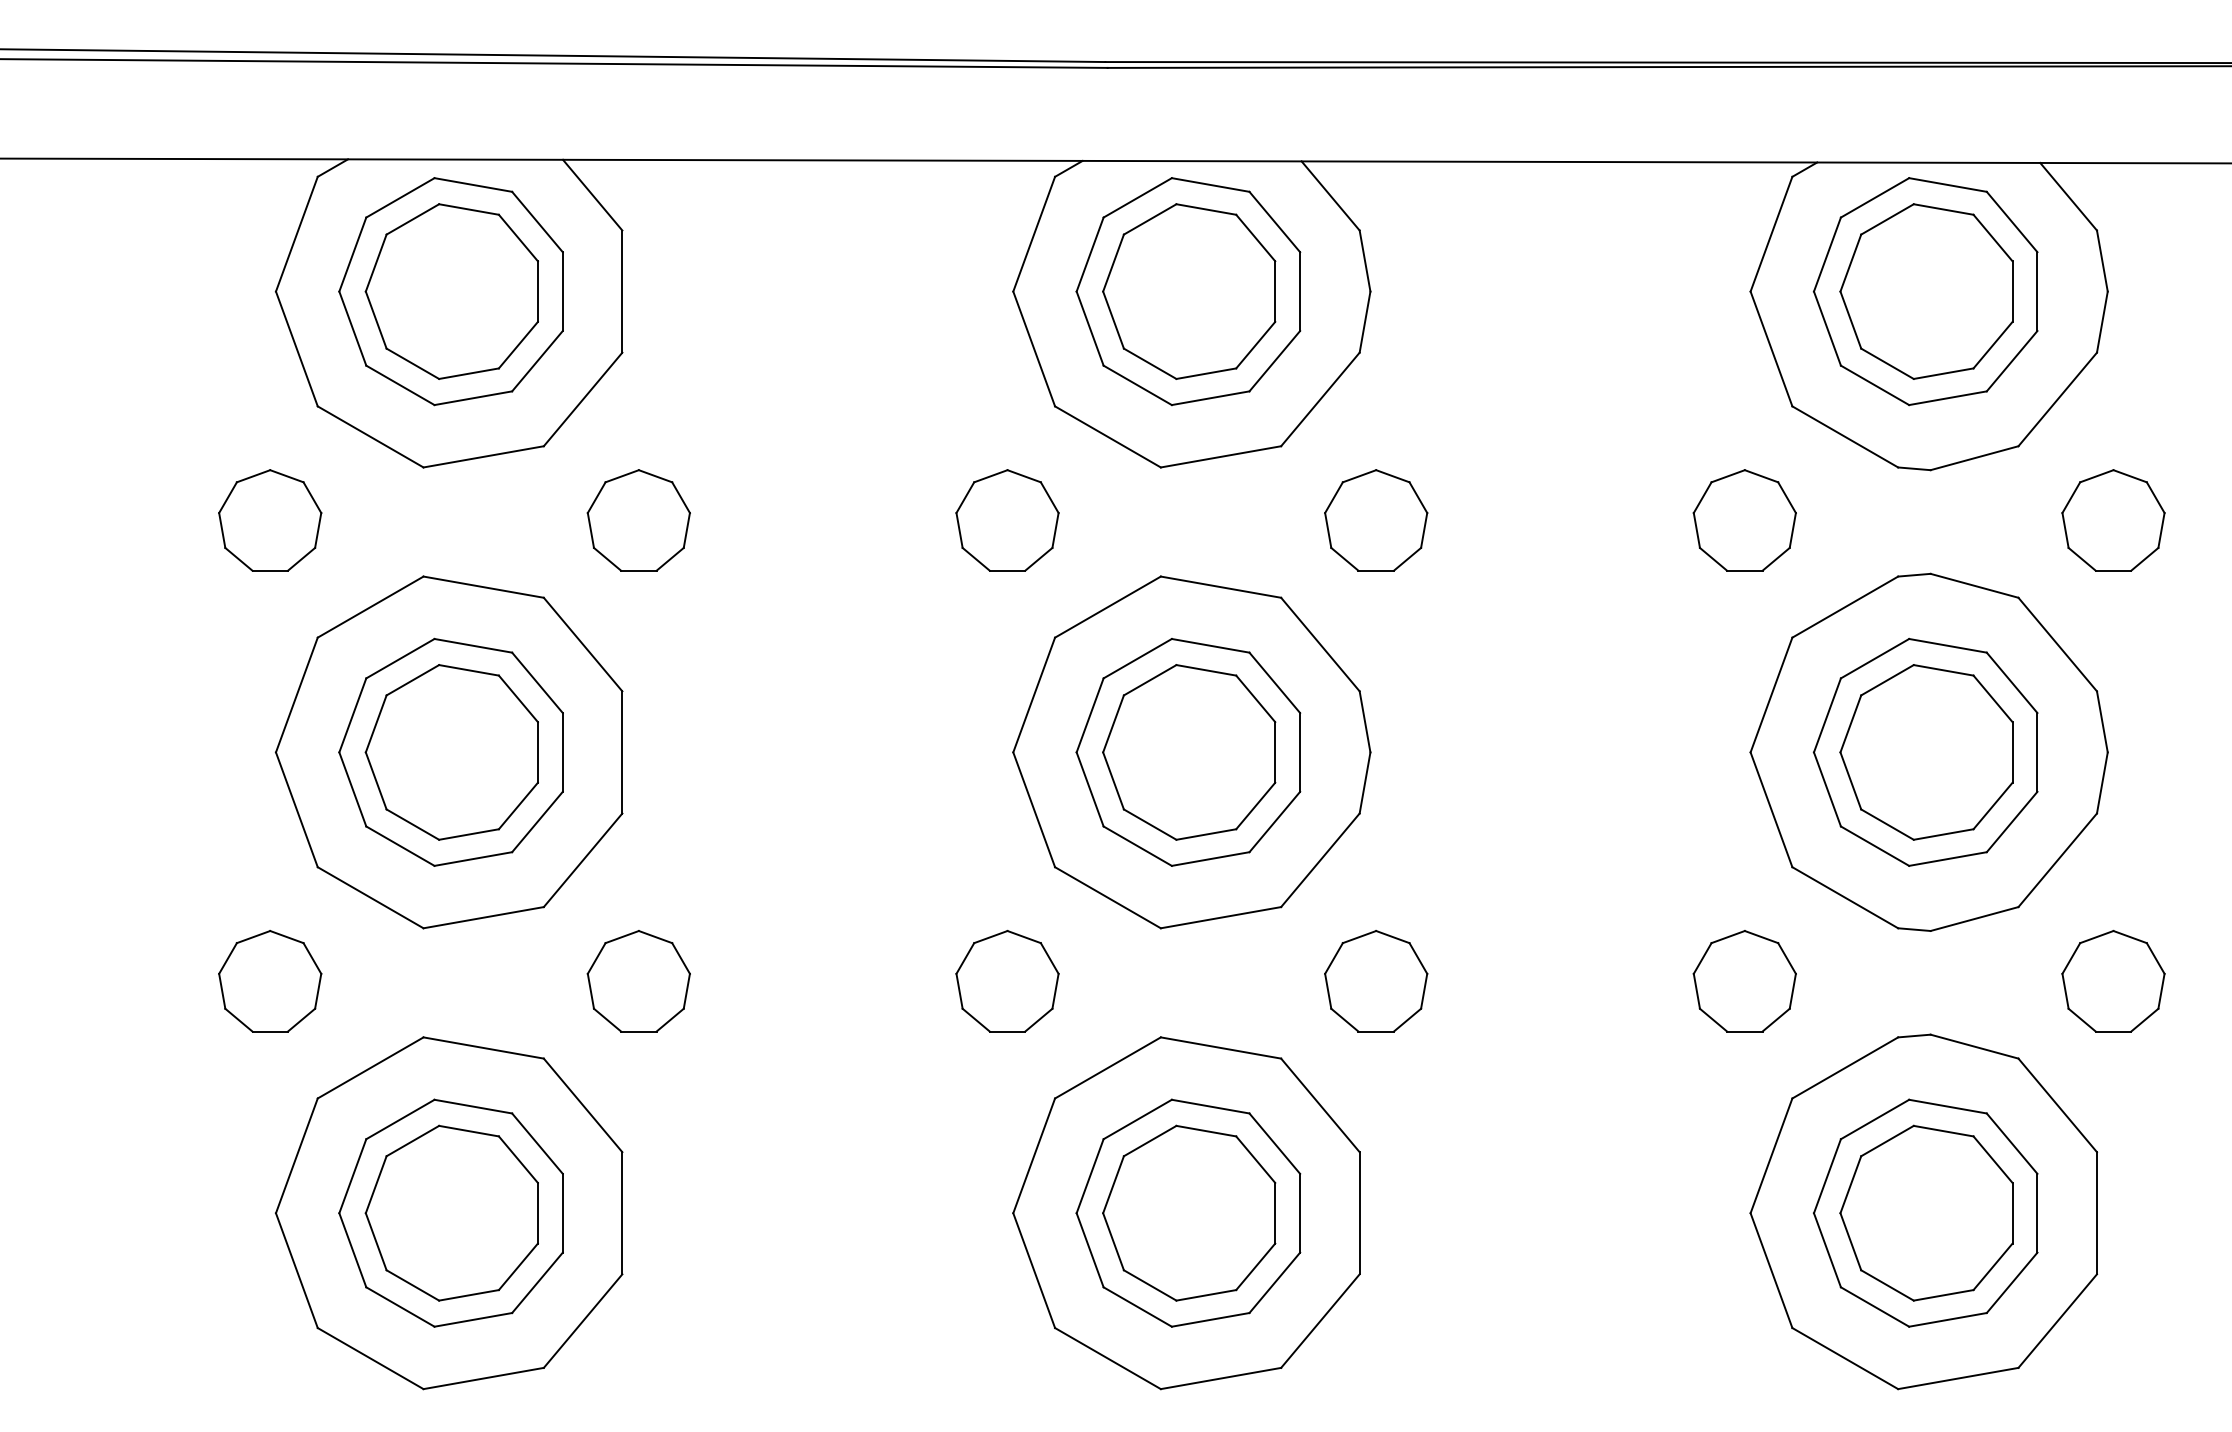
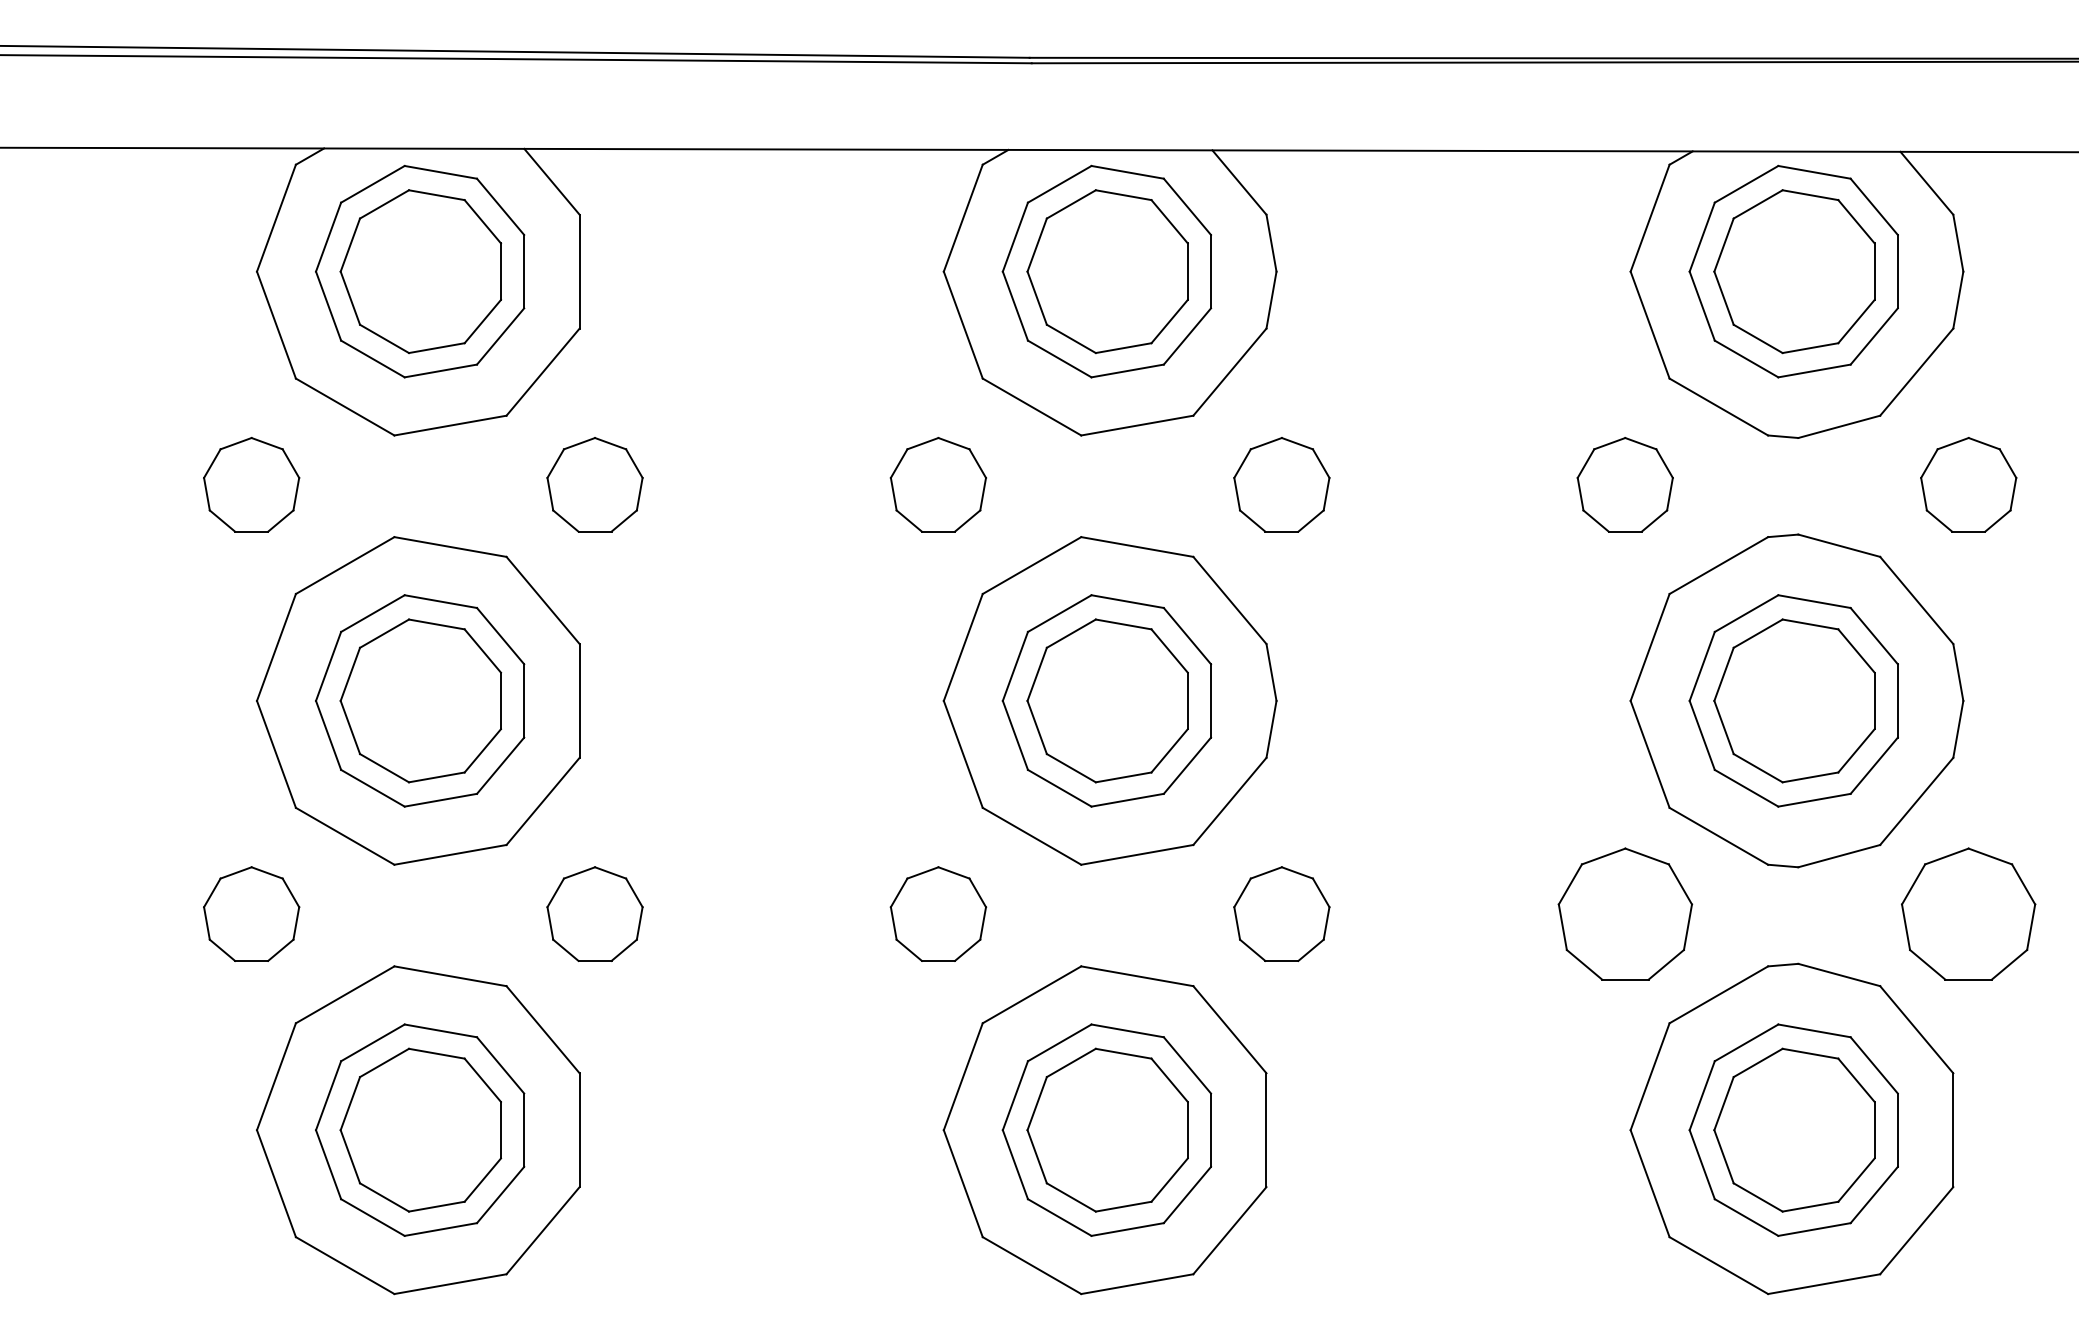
part: (1743, 980) -> (1624, 913), size x1.4
part: (2113, 980) -> (1968, 913), size x1.4

